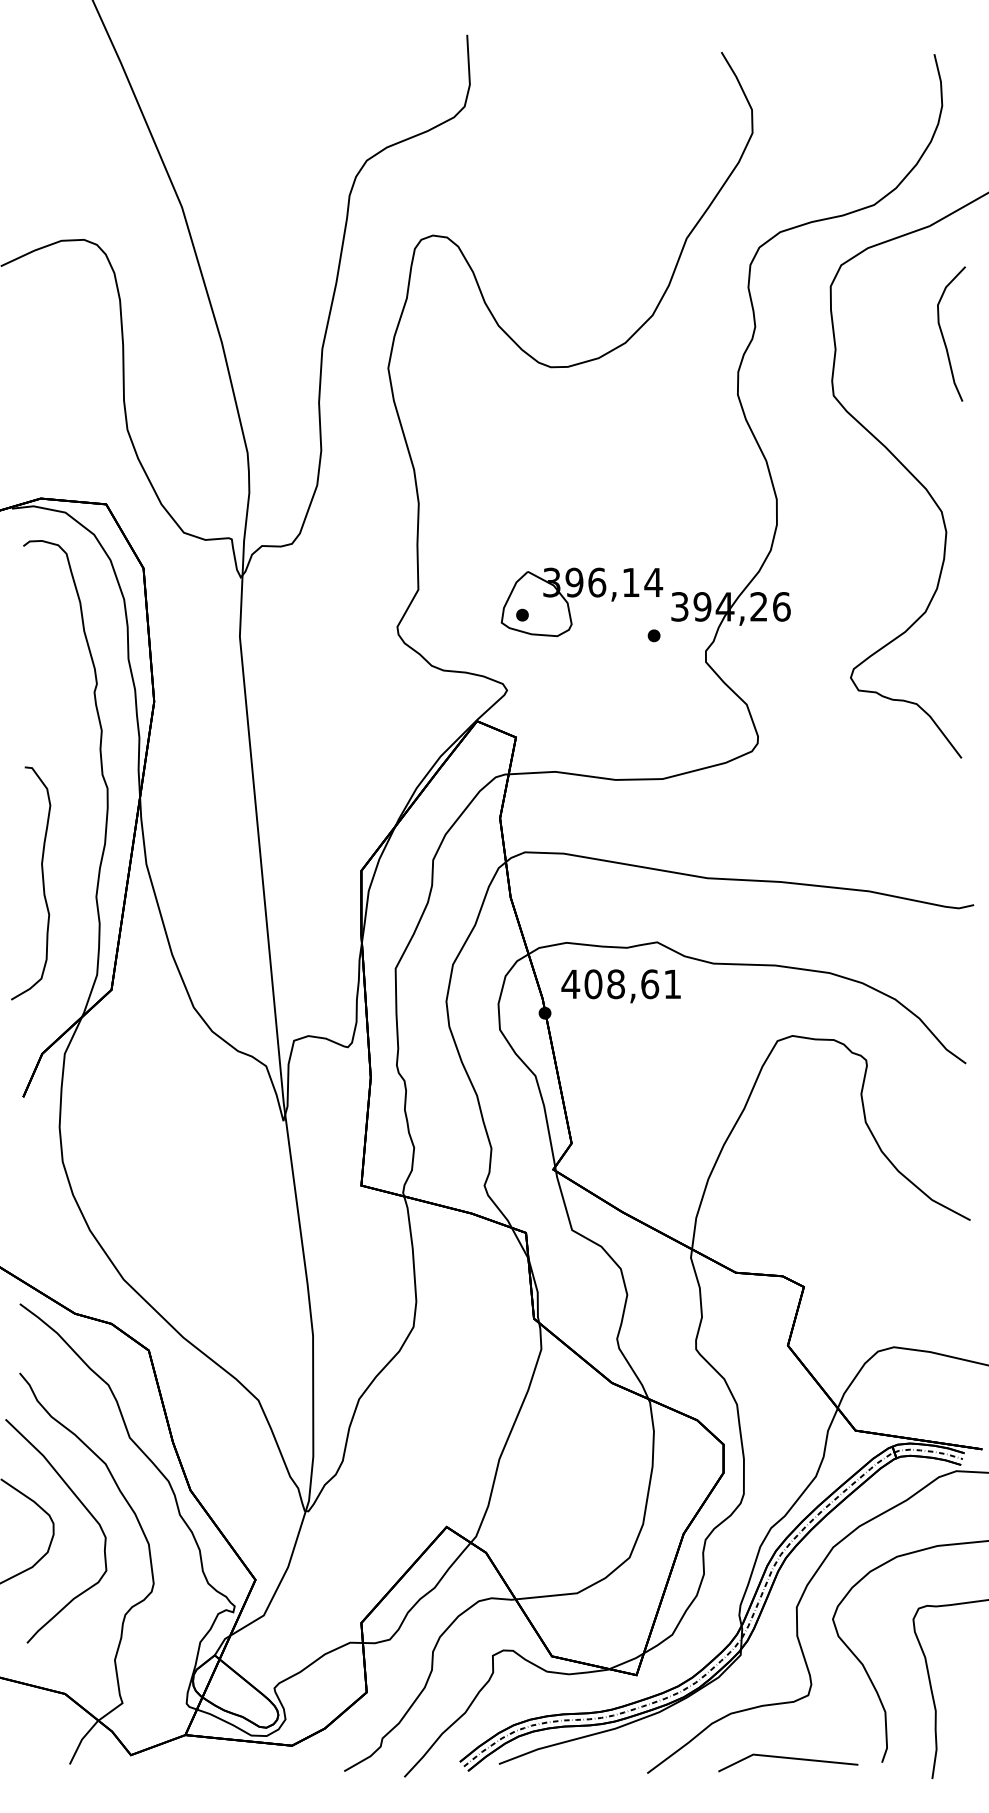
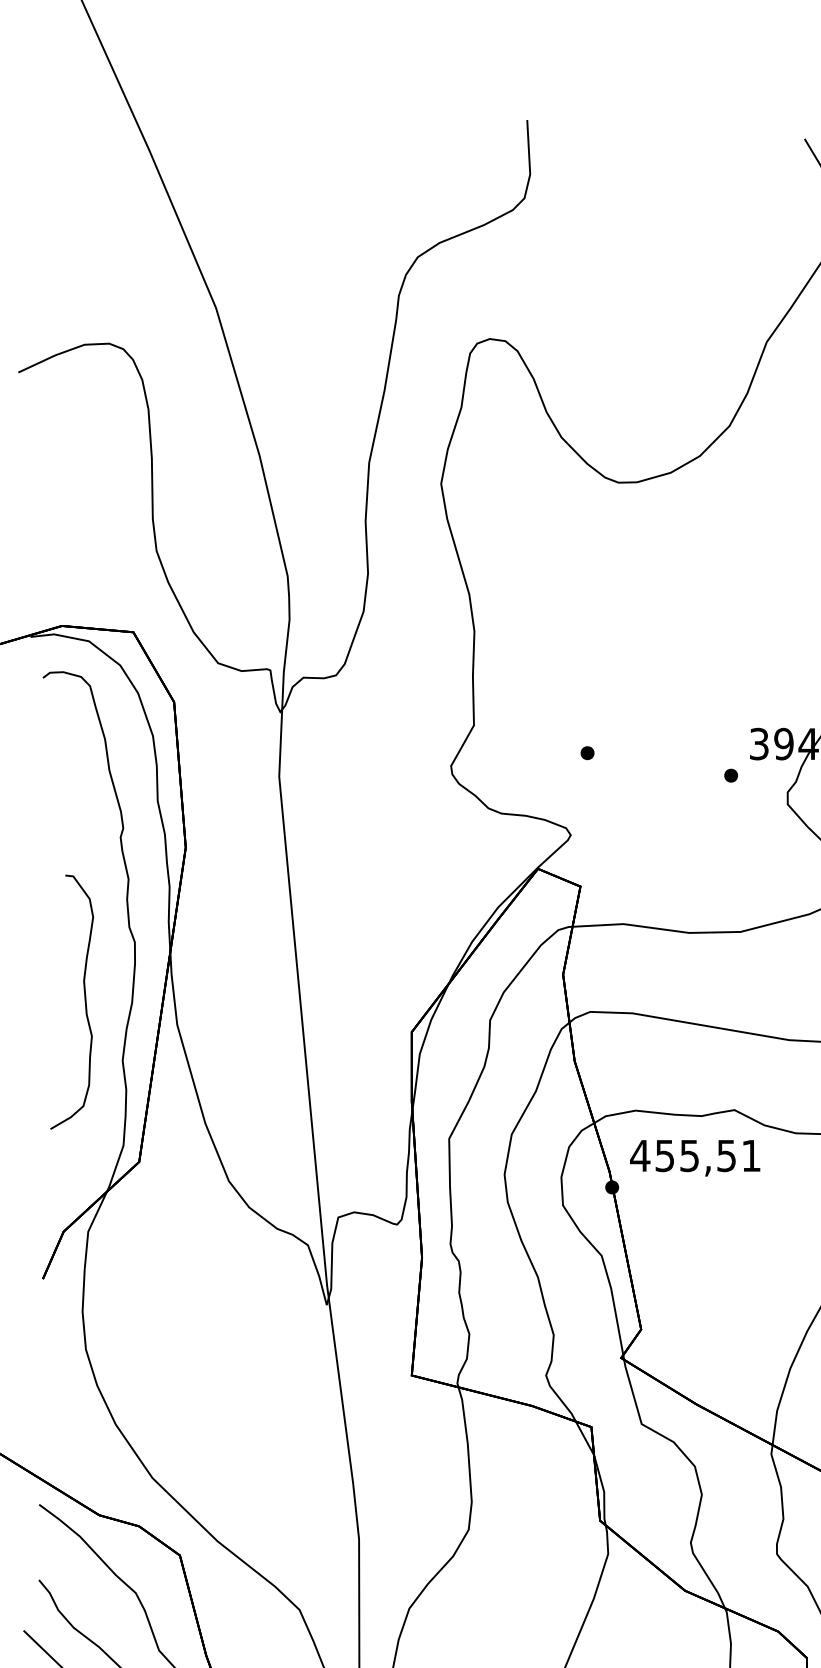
part: (577, 596) -> (647, 732), removed
curve: (42, 883) -> (84, 1002), moved
text: (621, 984) -> (695, 1156), 408,61 -> 455,51

